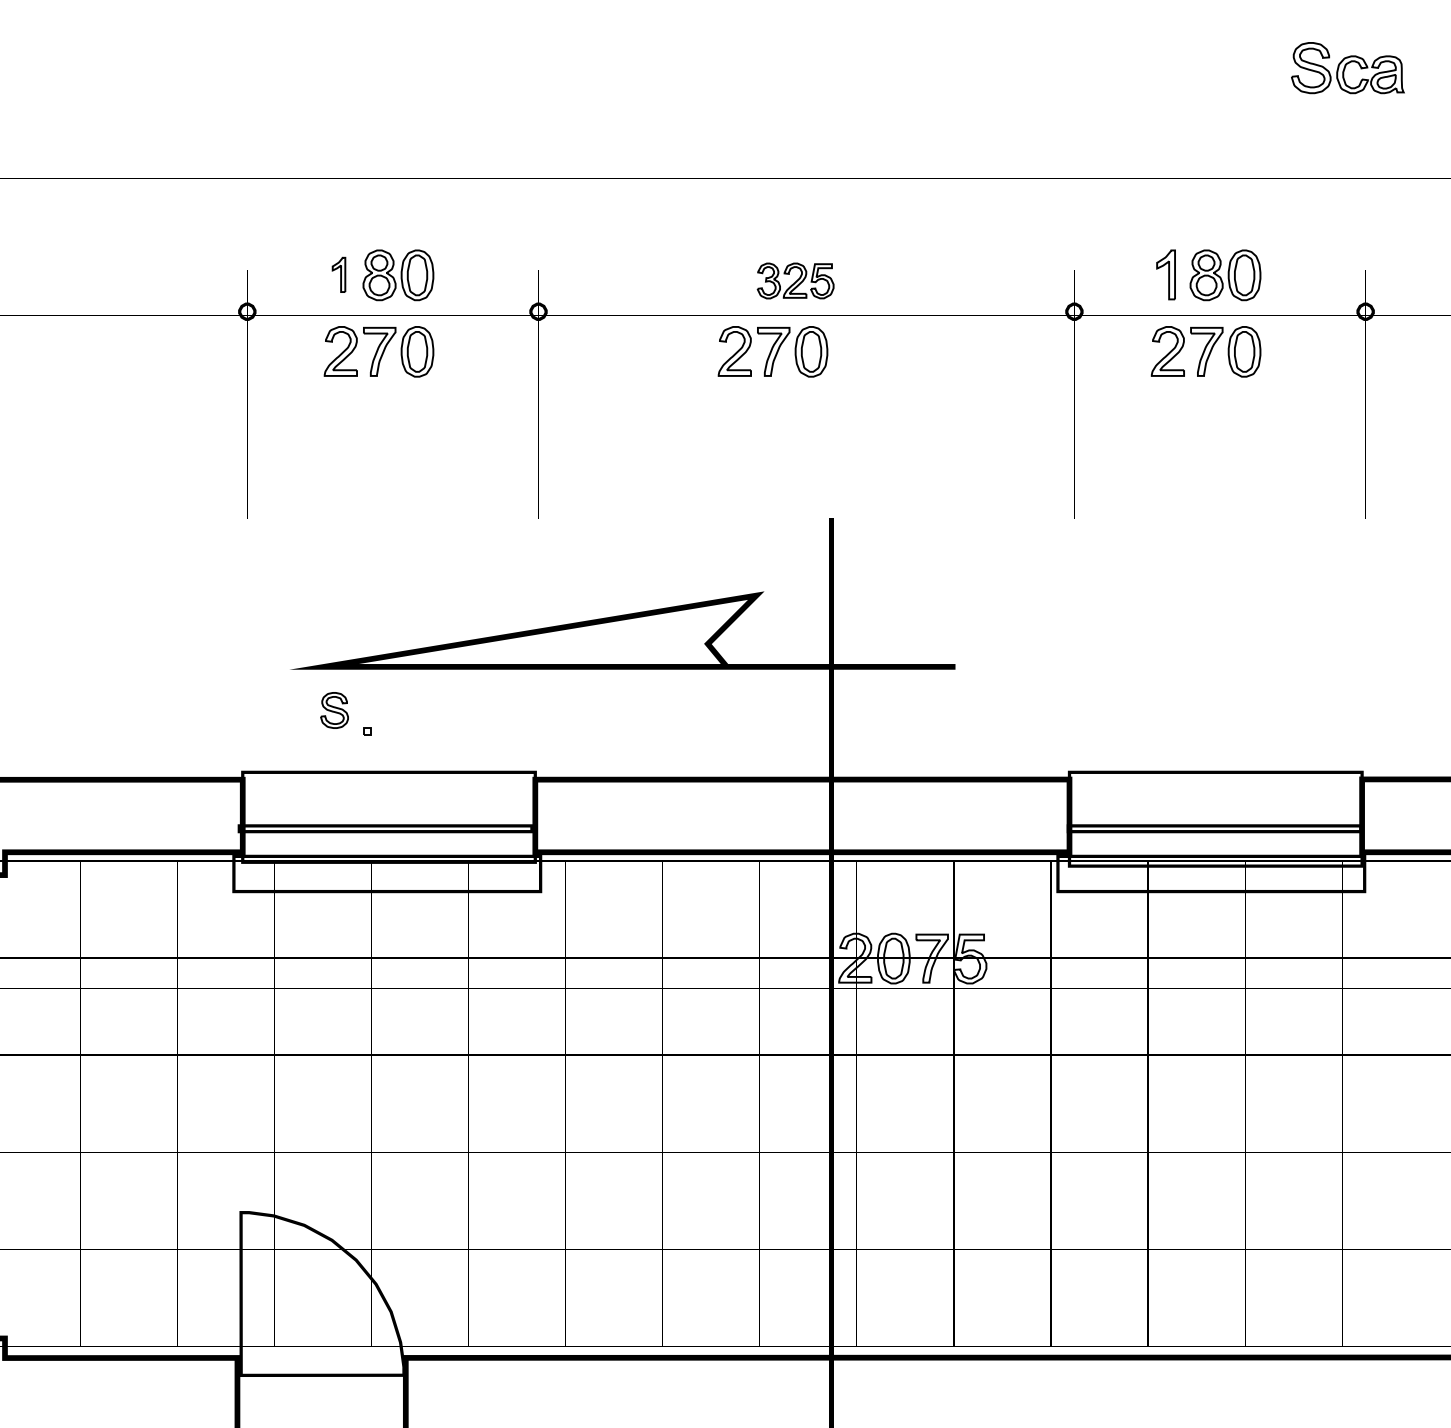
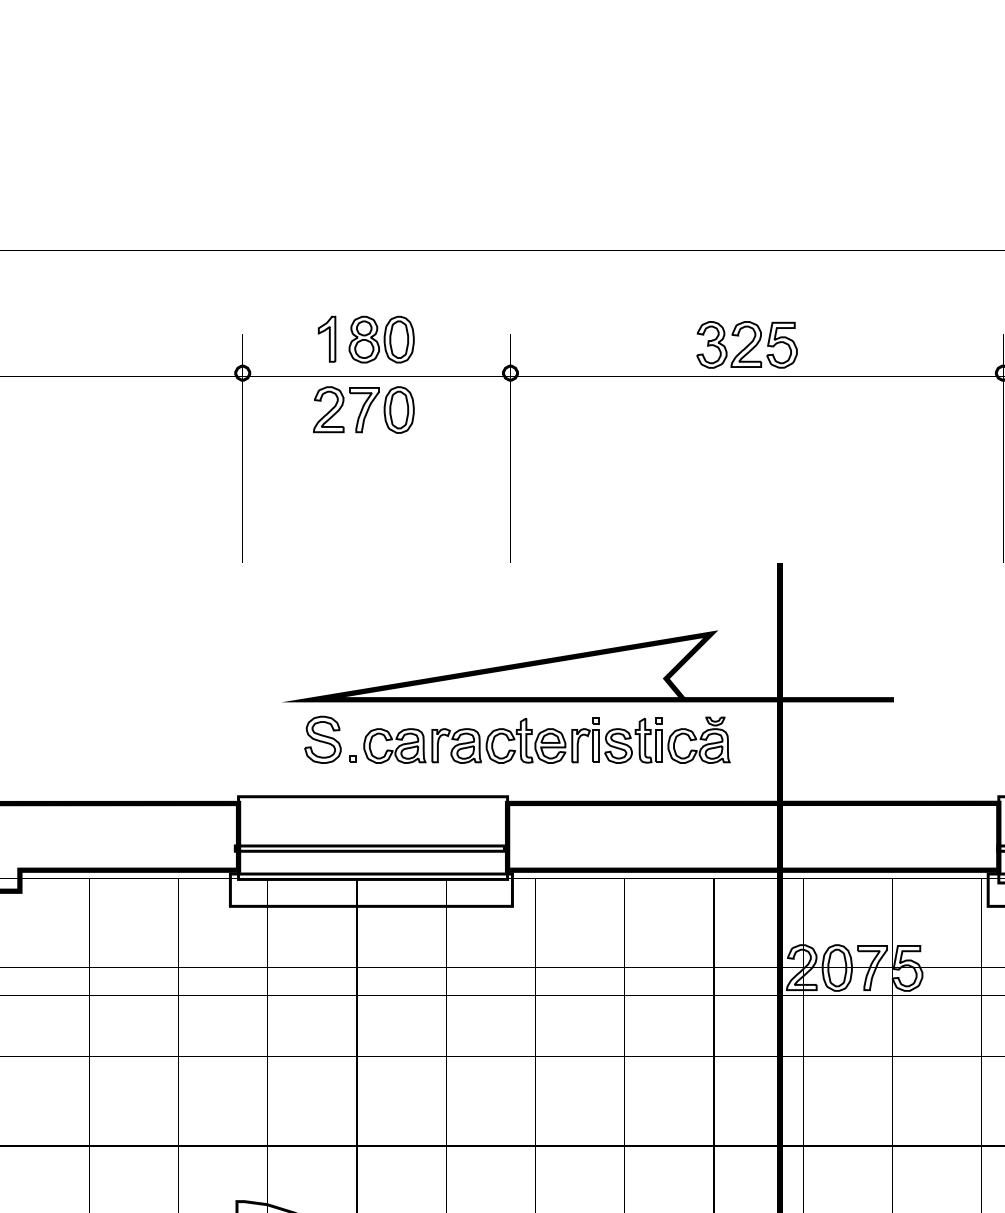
part: (338, 274) -> (326, 338), size x1.43
part: (795, 280) -> (746, 344), size x1.43
part: (772, 351) -> (725, 409), removed
part: (334, 710) -> (322, 739), size x1.43
part: (577, 710) -> (546, 739), added

